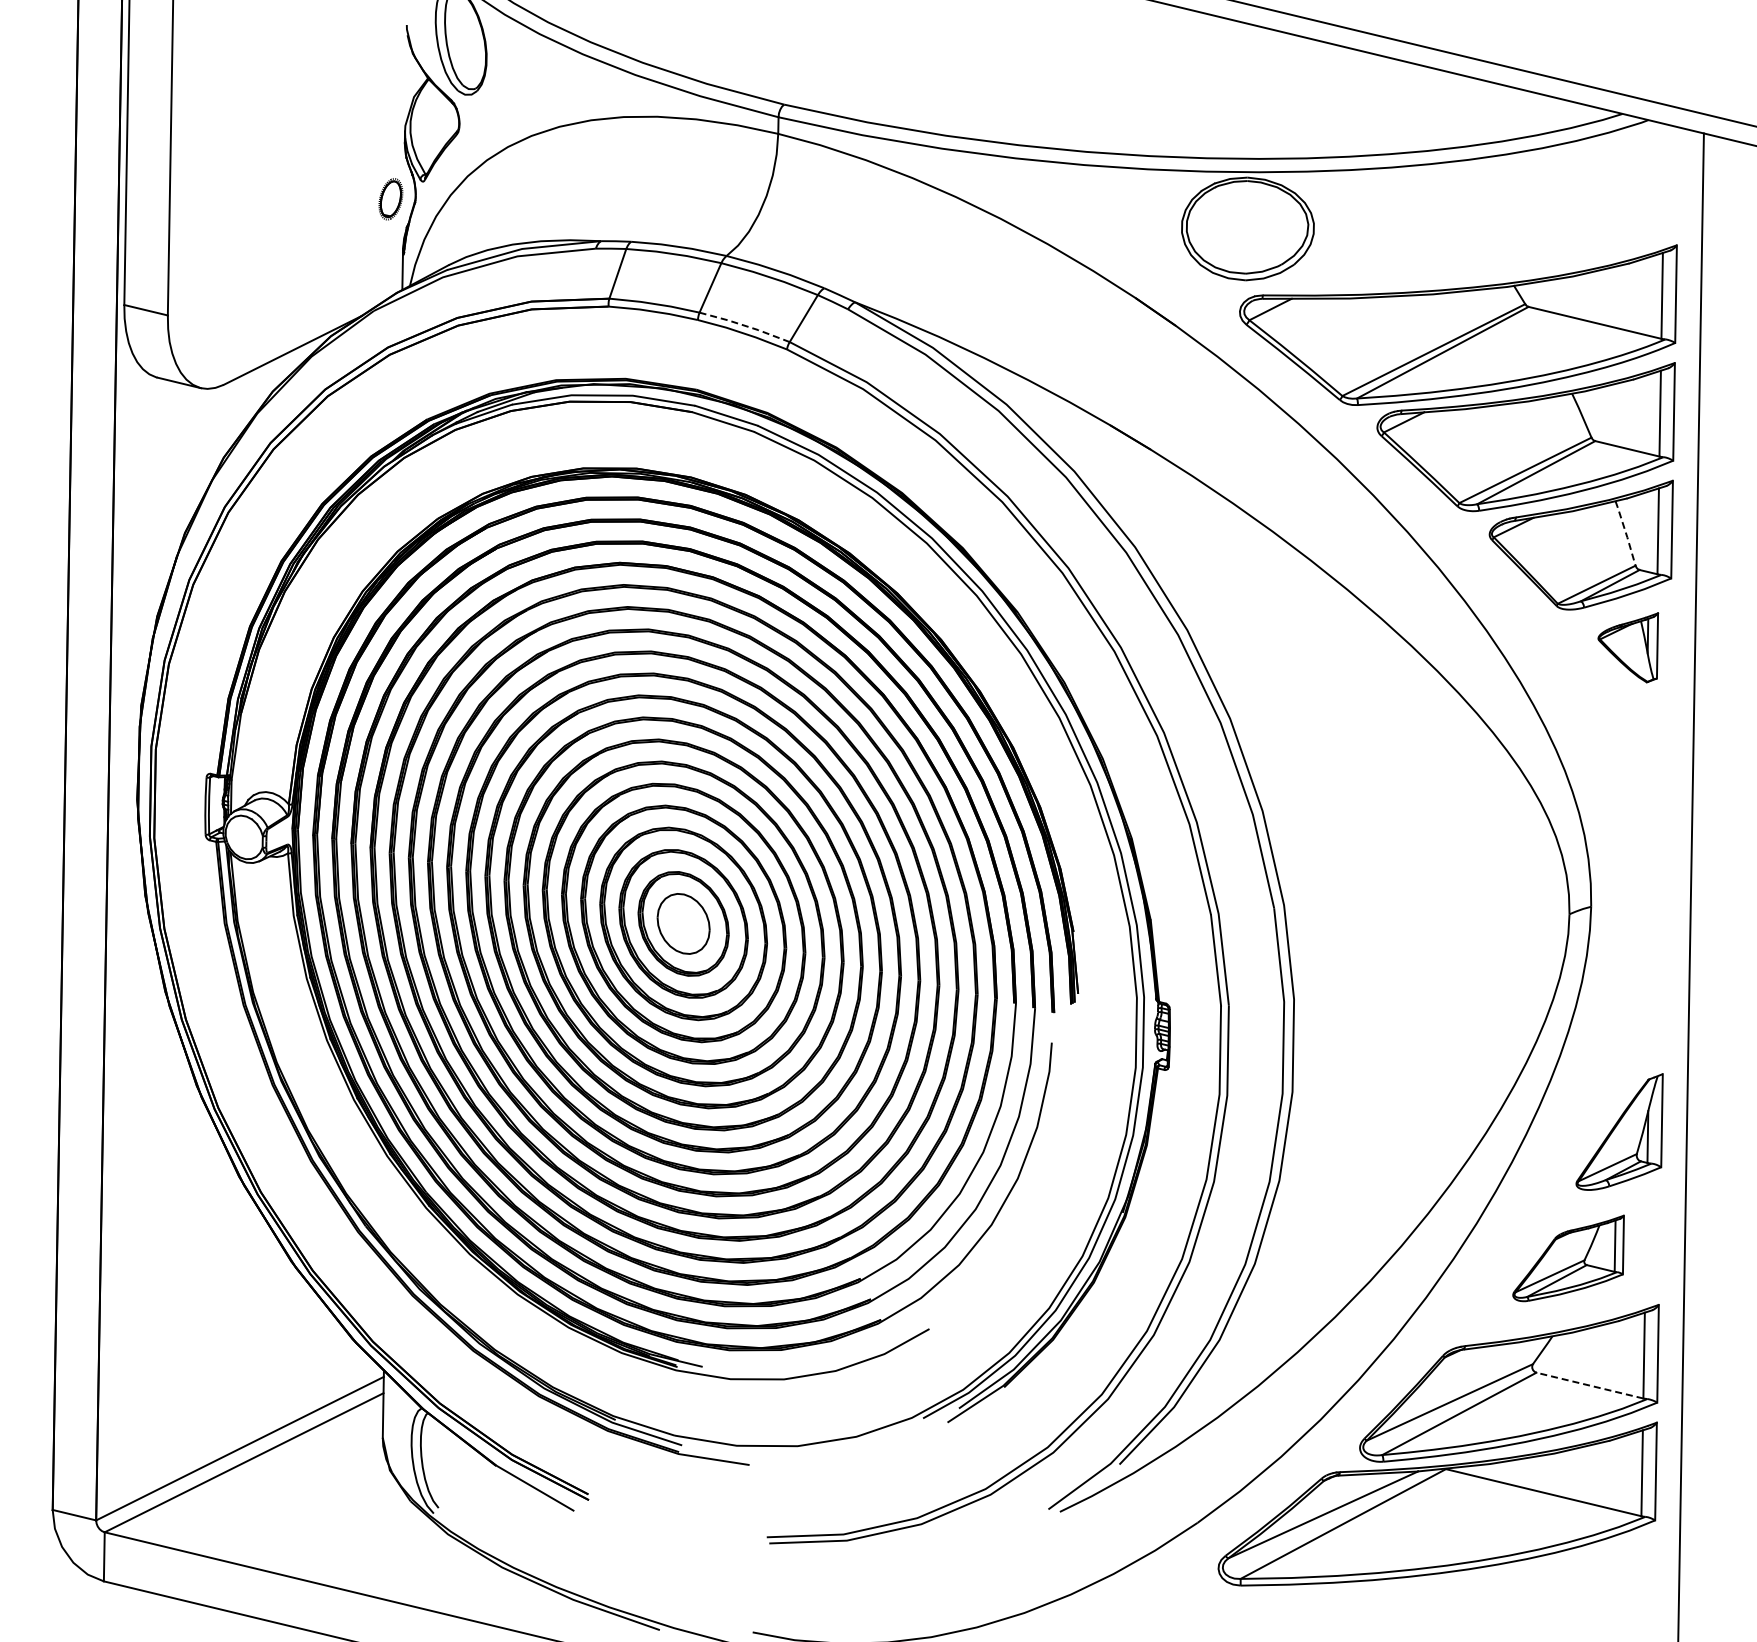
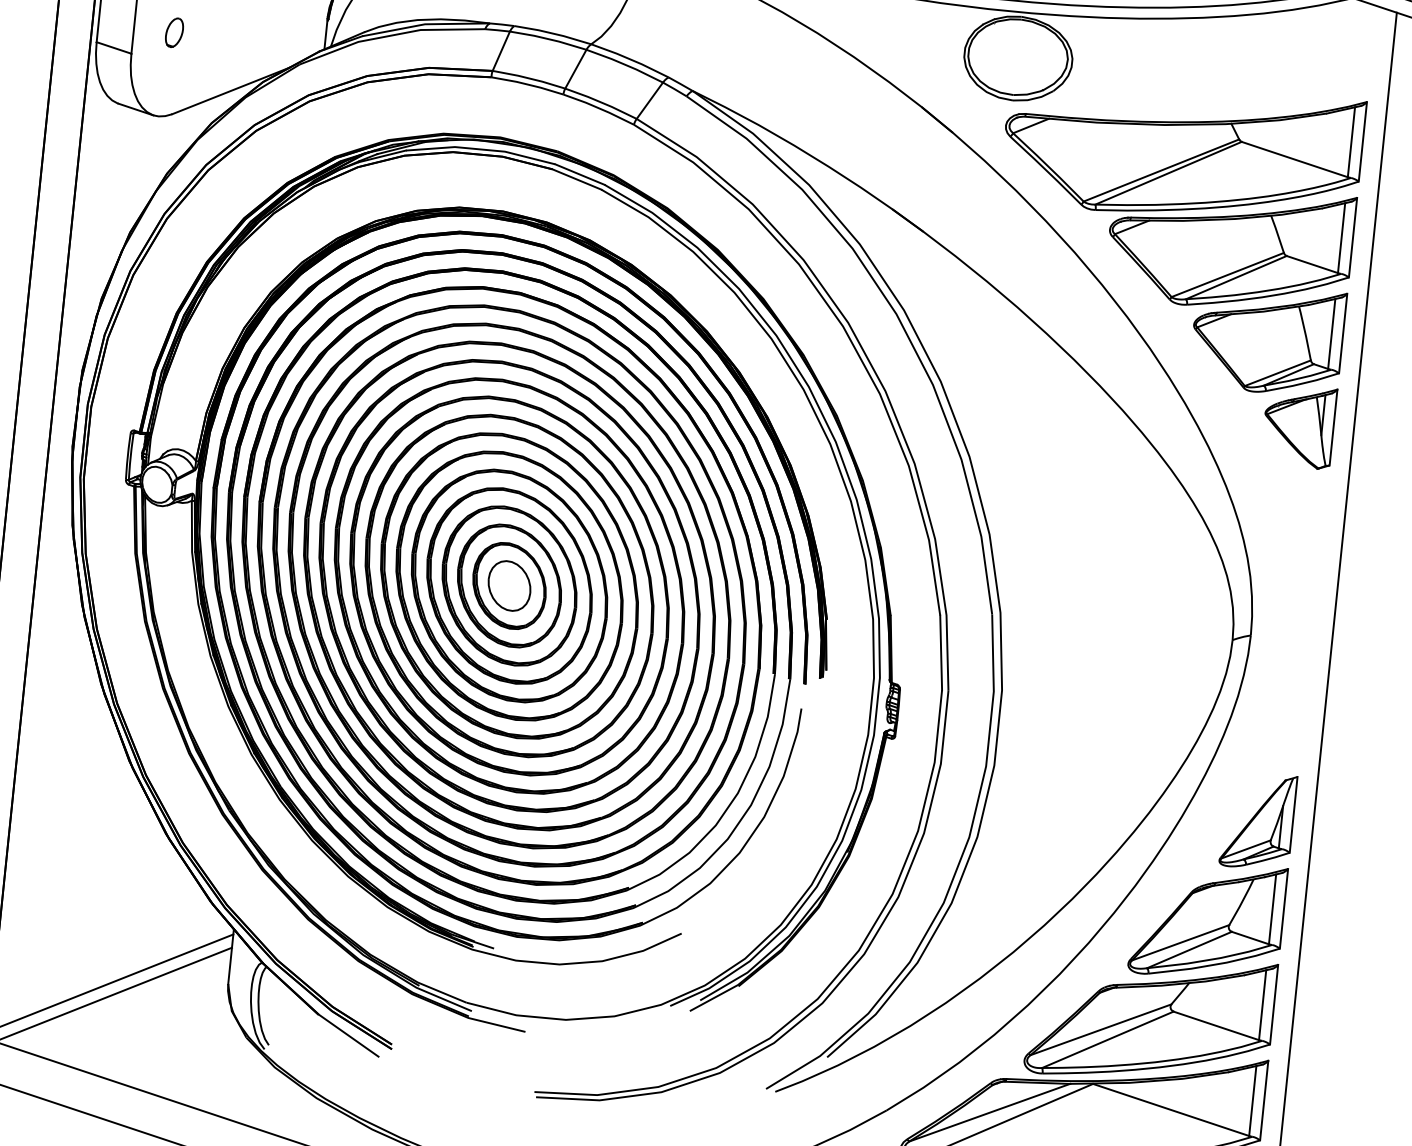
part: (218, 285) -> (174, 32), added
line: (745, 325) -> (601, 102), dashed -> solid
line: (1626, 533) -> (1305, 333), dashed -> solid
part: (1627, 647) -> (1298, 426), size x1.43
part: (1568, 1258) -> (1207, 920), size x1.67
line: (1589, 1385) -> (1215, 1025), dashed -> solid

